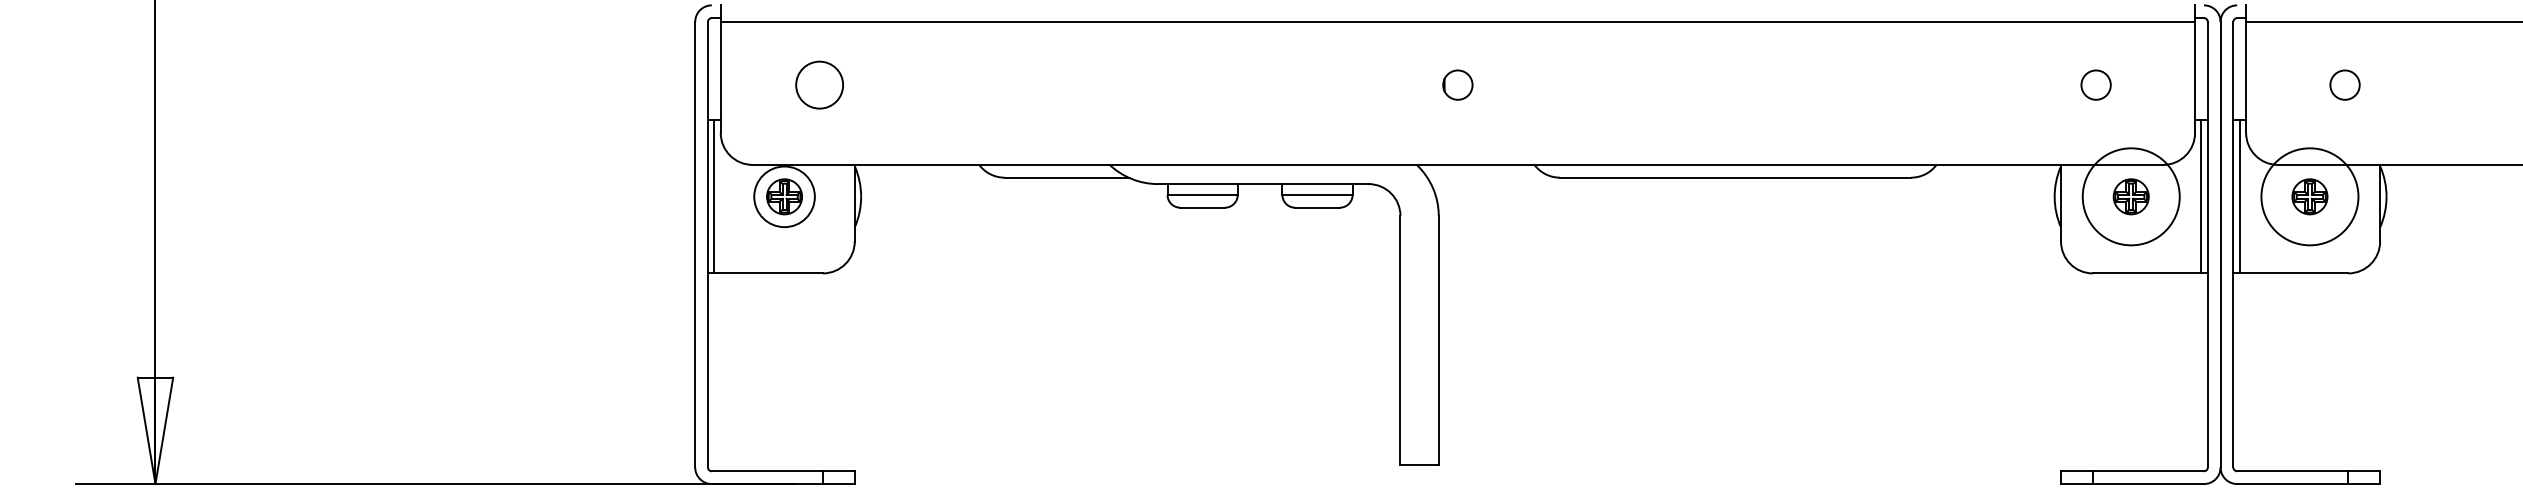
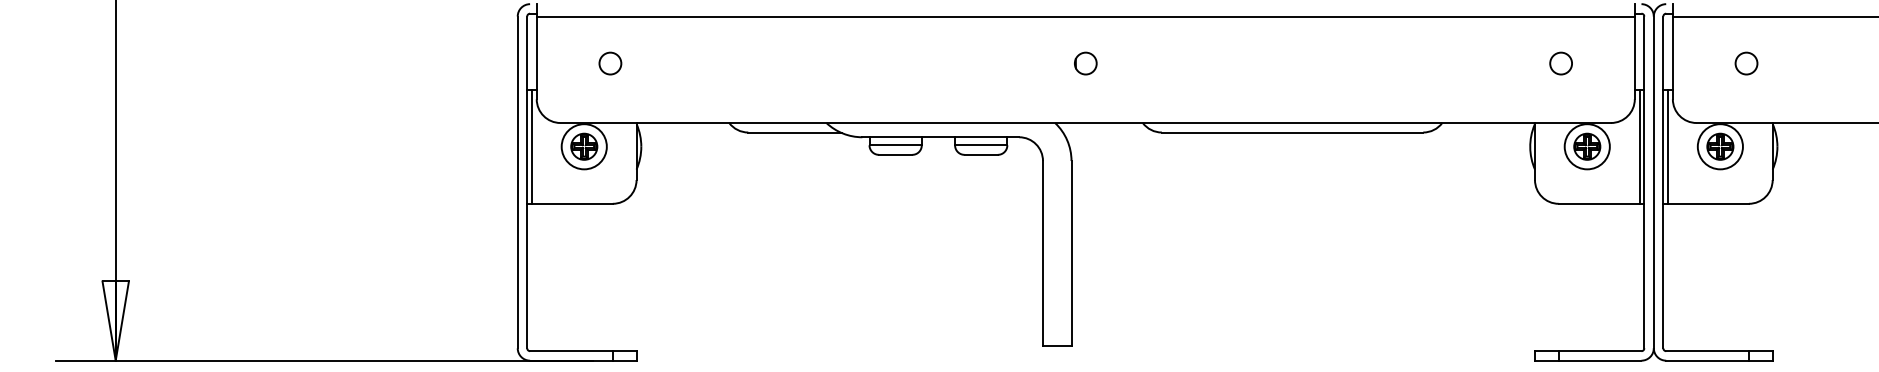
circle: (819, 84) -> (610, 63), size x0.62
circle: (2130, 196) -> (1586, 146), size x0.62
circle: (2309, 196) -> (1720, 146), size x0.62

